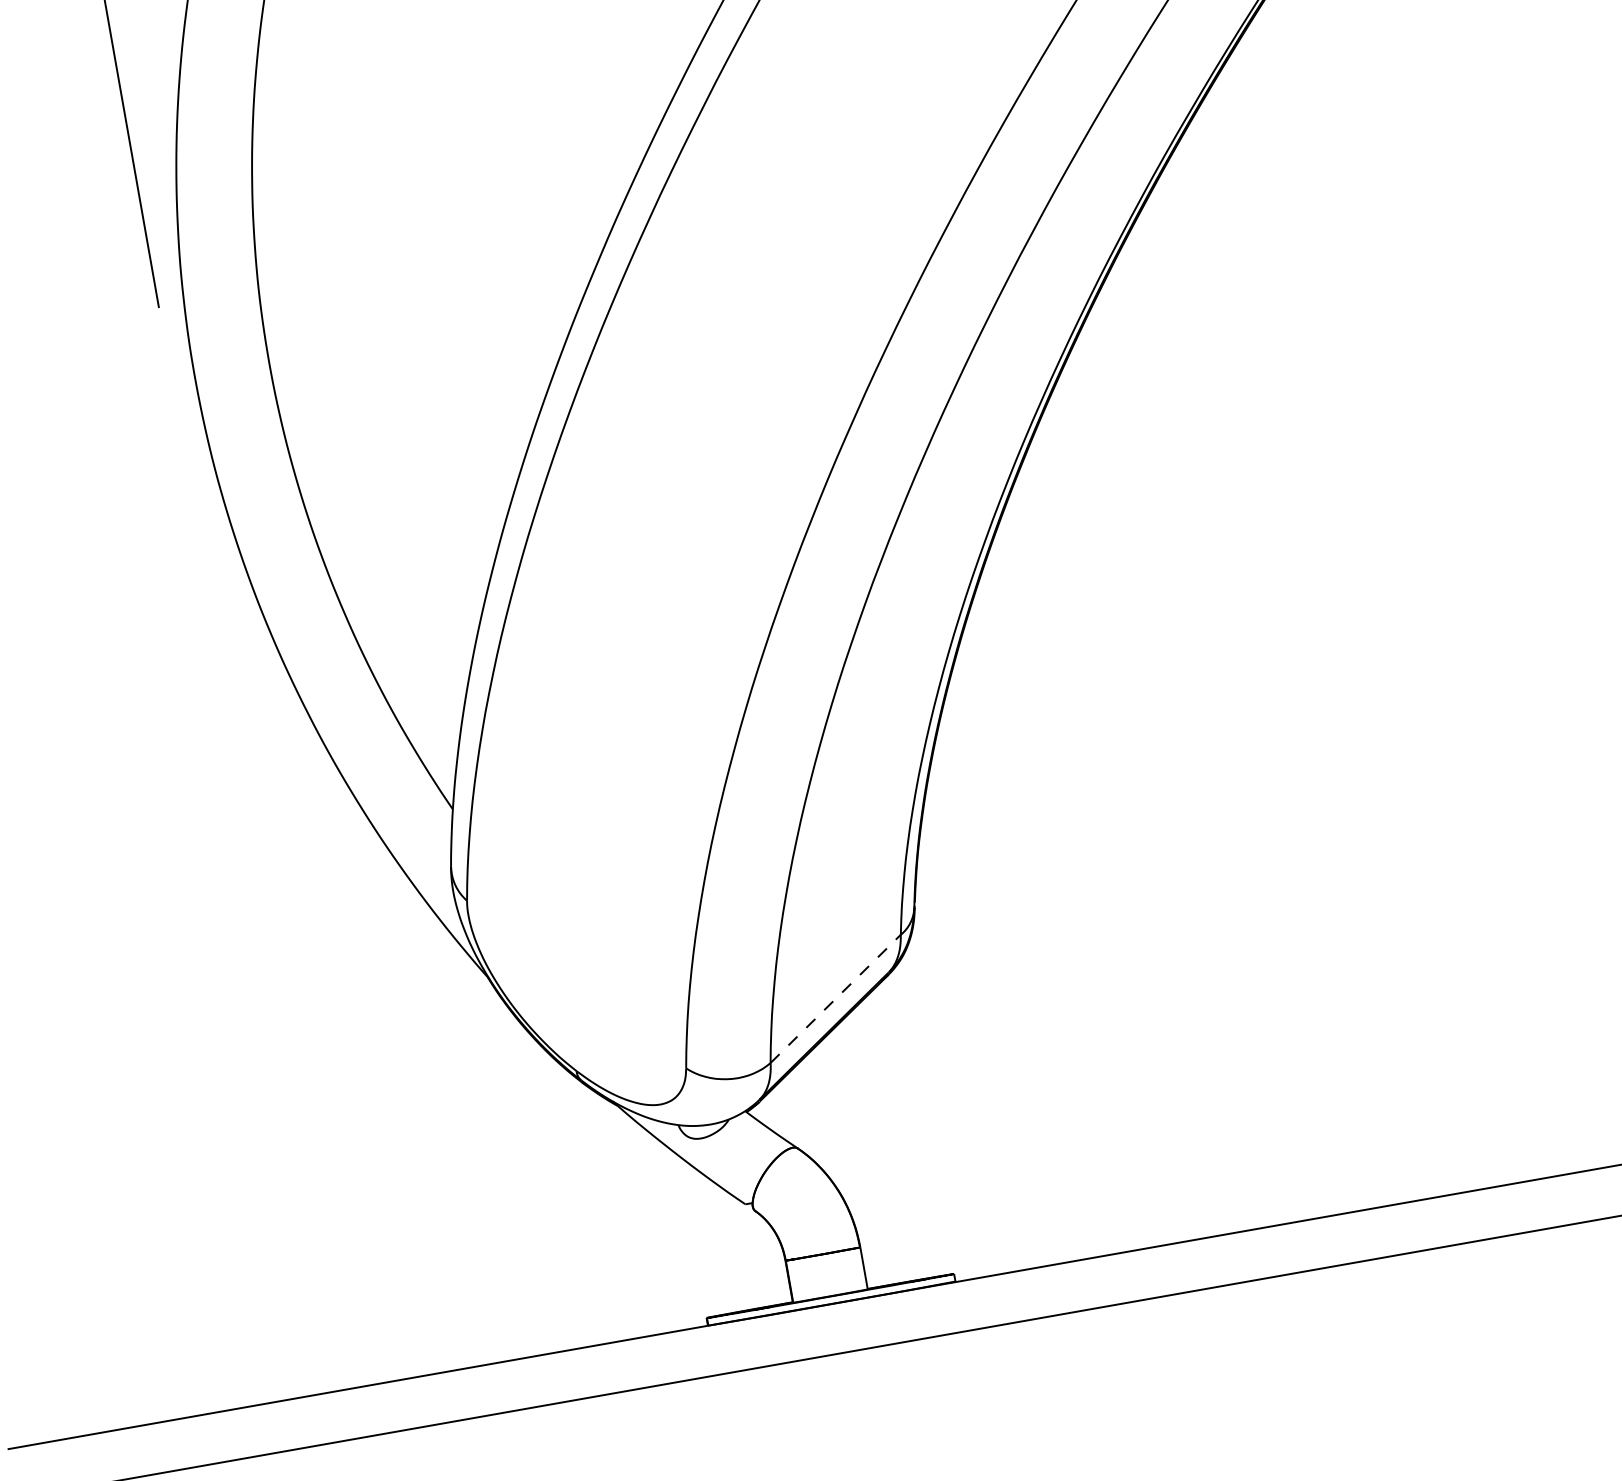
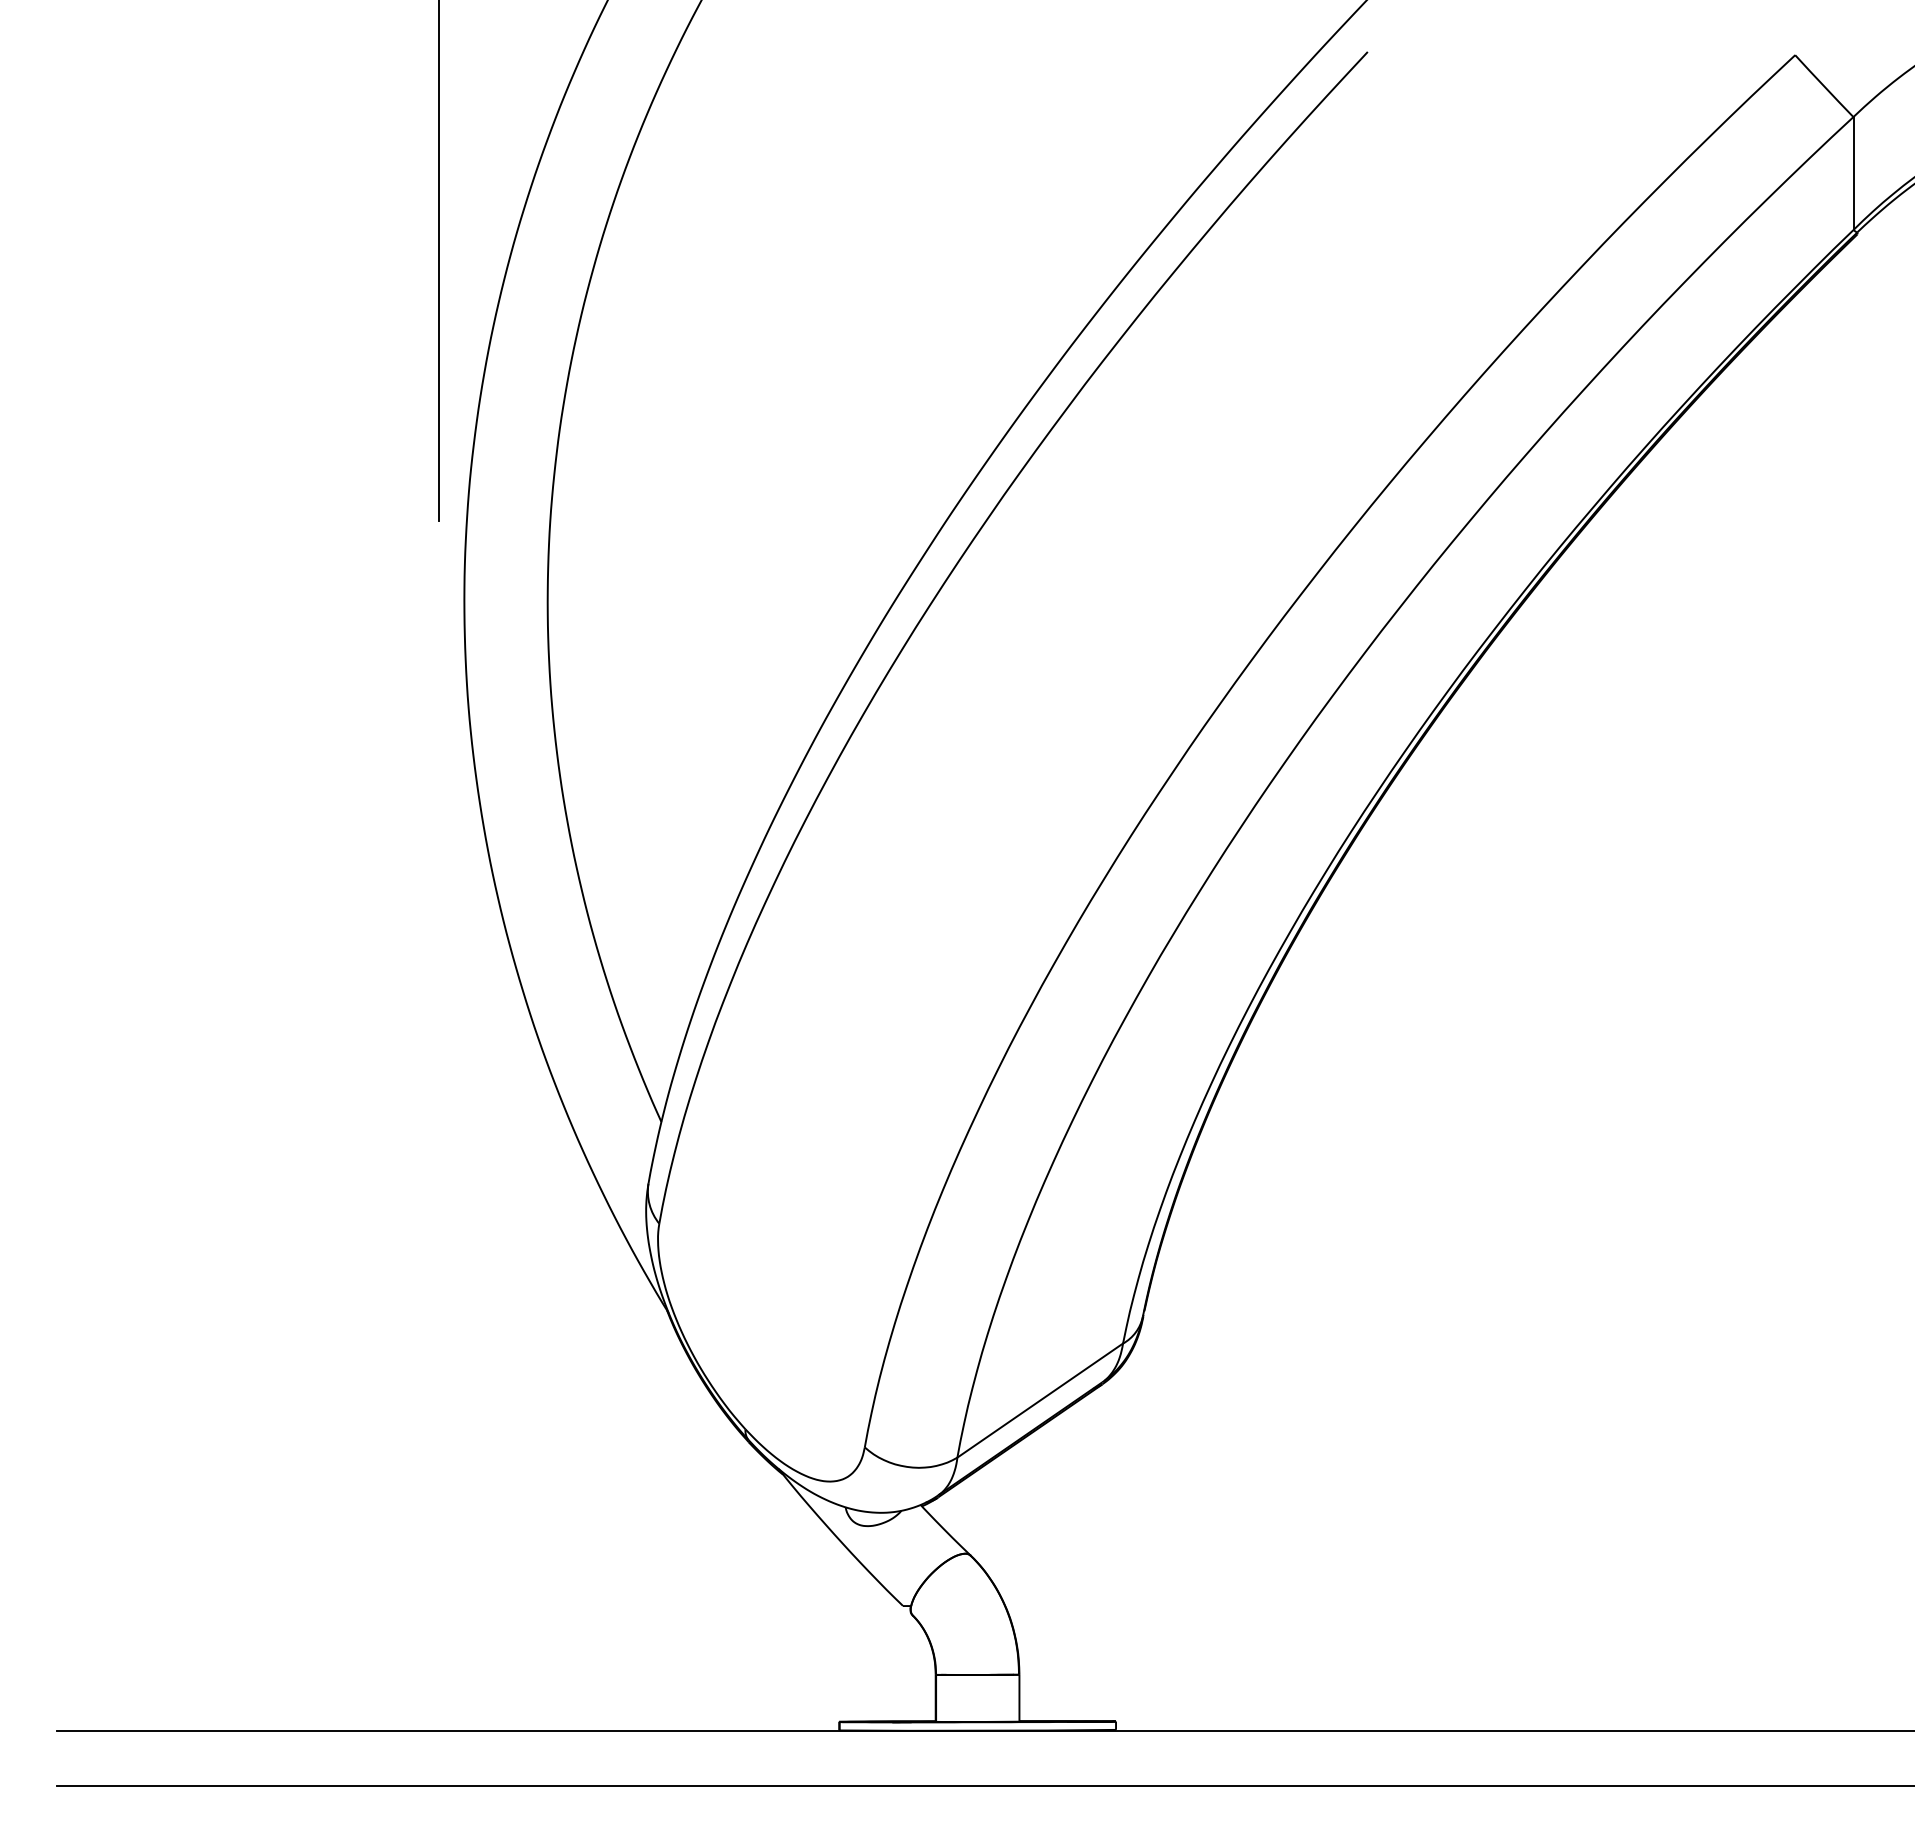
line: (835, 998) -> (1040, 1400), dashed -> solid

